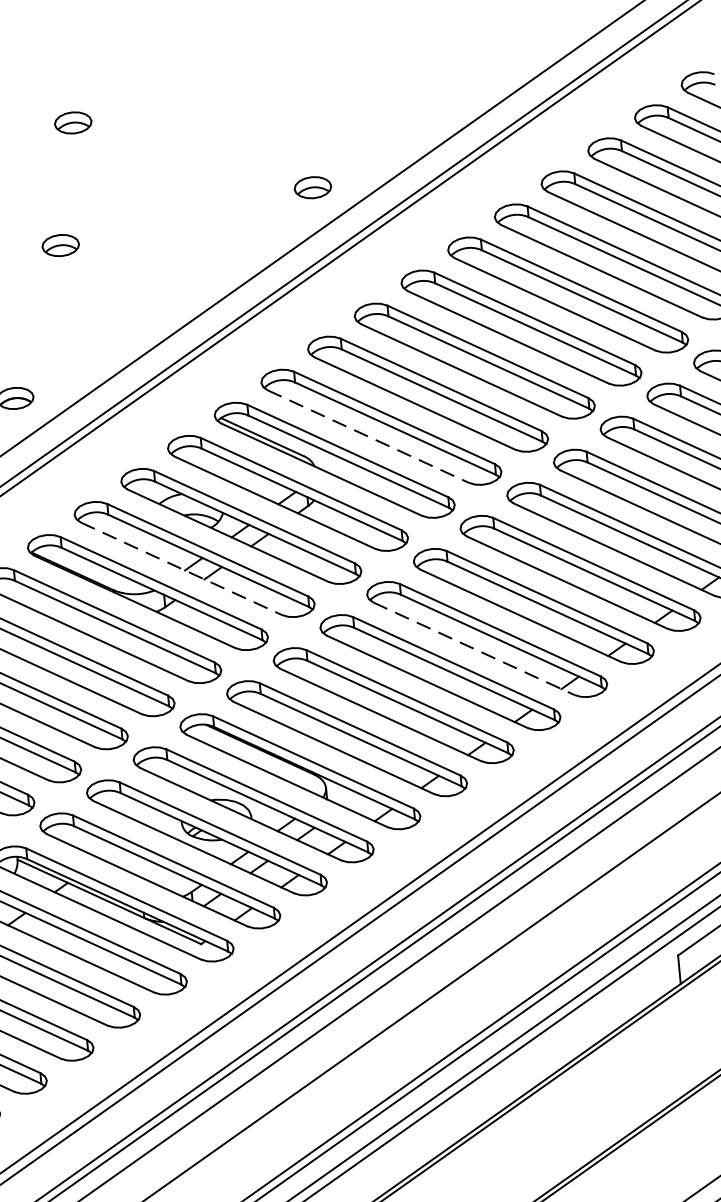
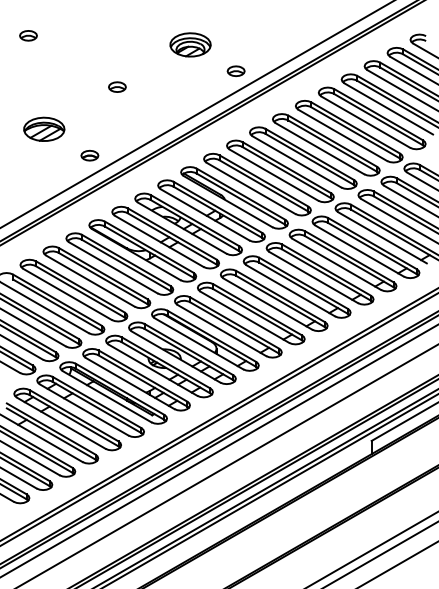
part: (73, 121) -> (128, 30), removed
part: (209, 139) -> (190, 44), added
line: (369, 436) -> (251, 188), dashed -> solid
line: (182, 569) -> (159, 241), dashed -> solid
line: (475, 650) -> (291, 291), dashed -> solid

